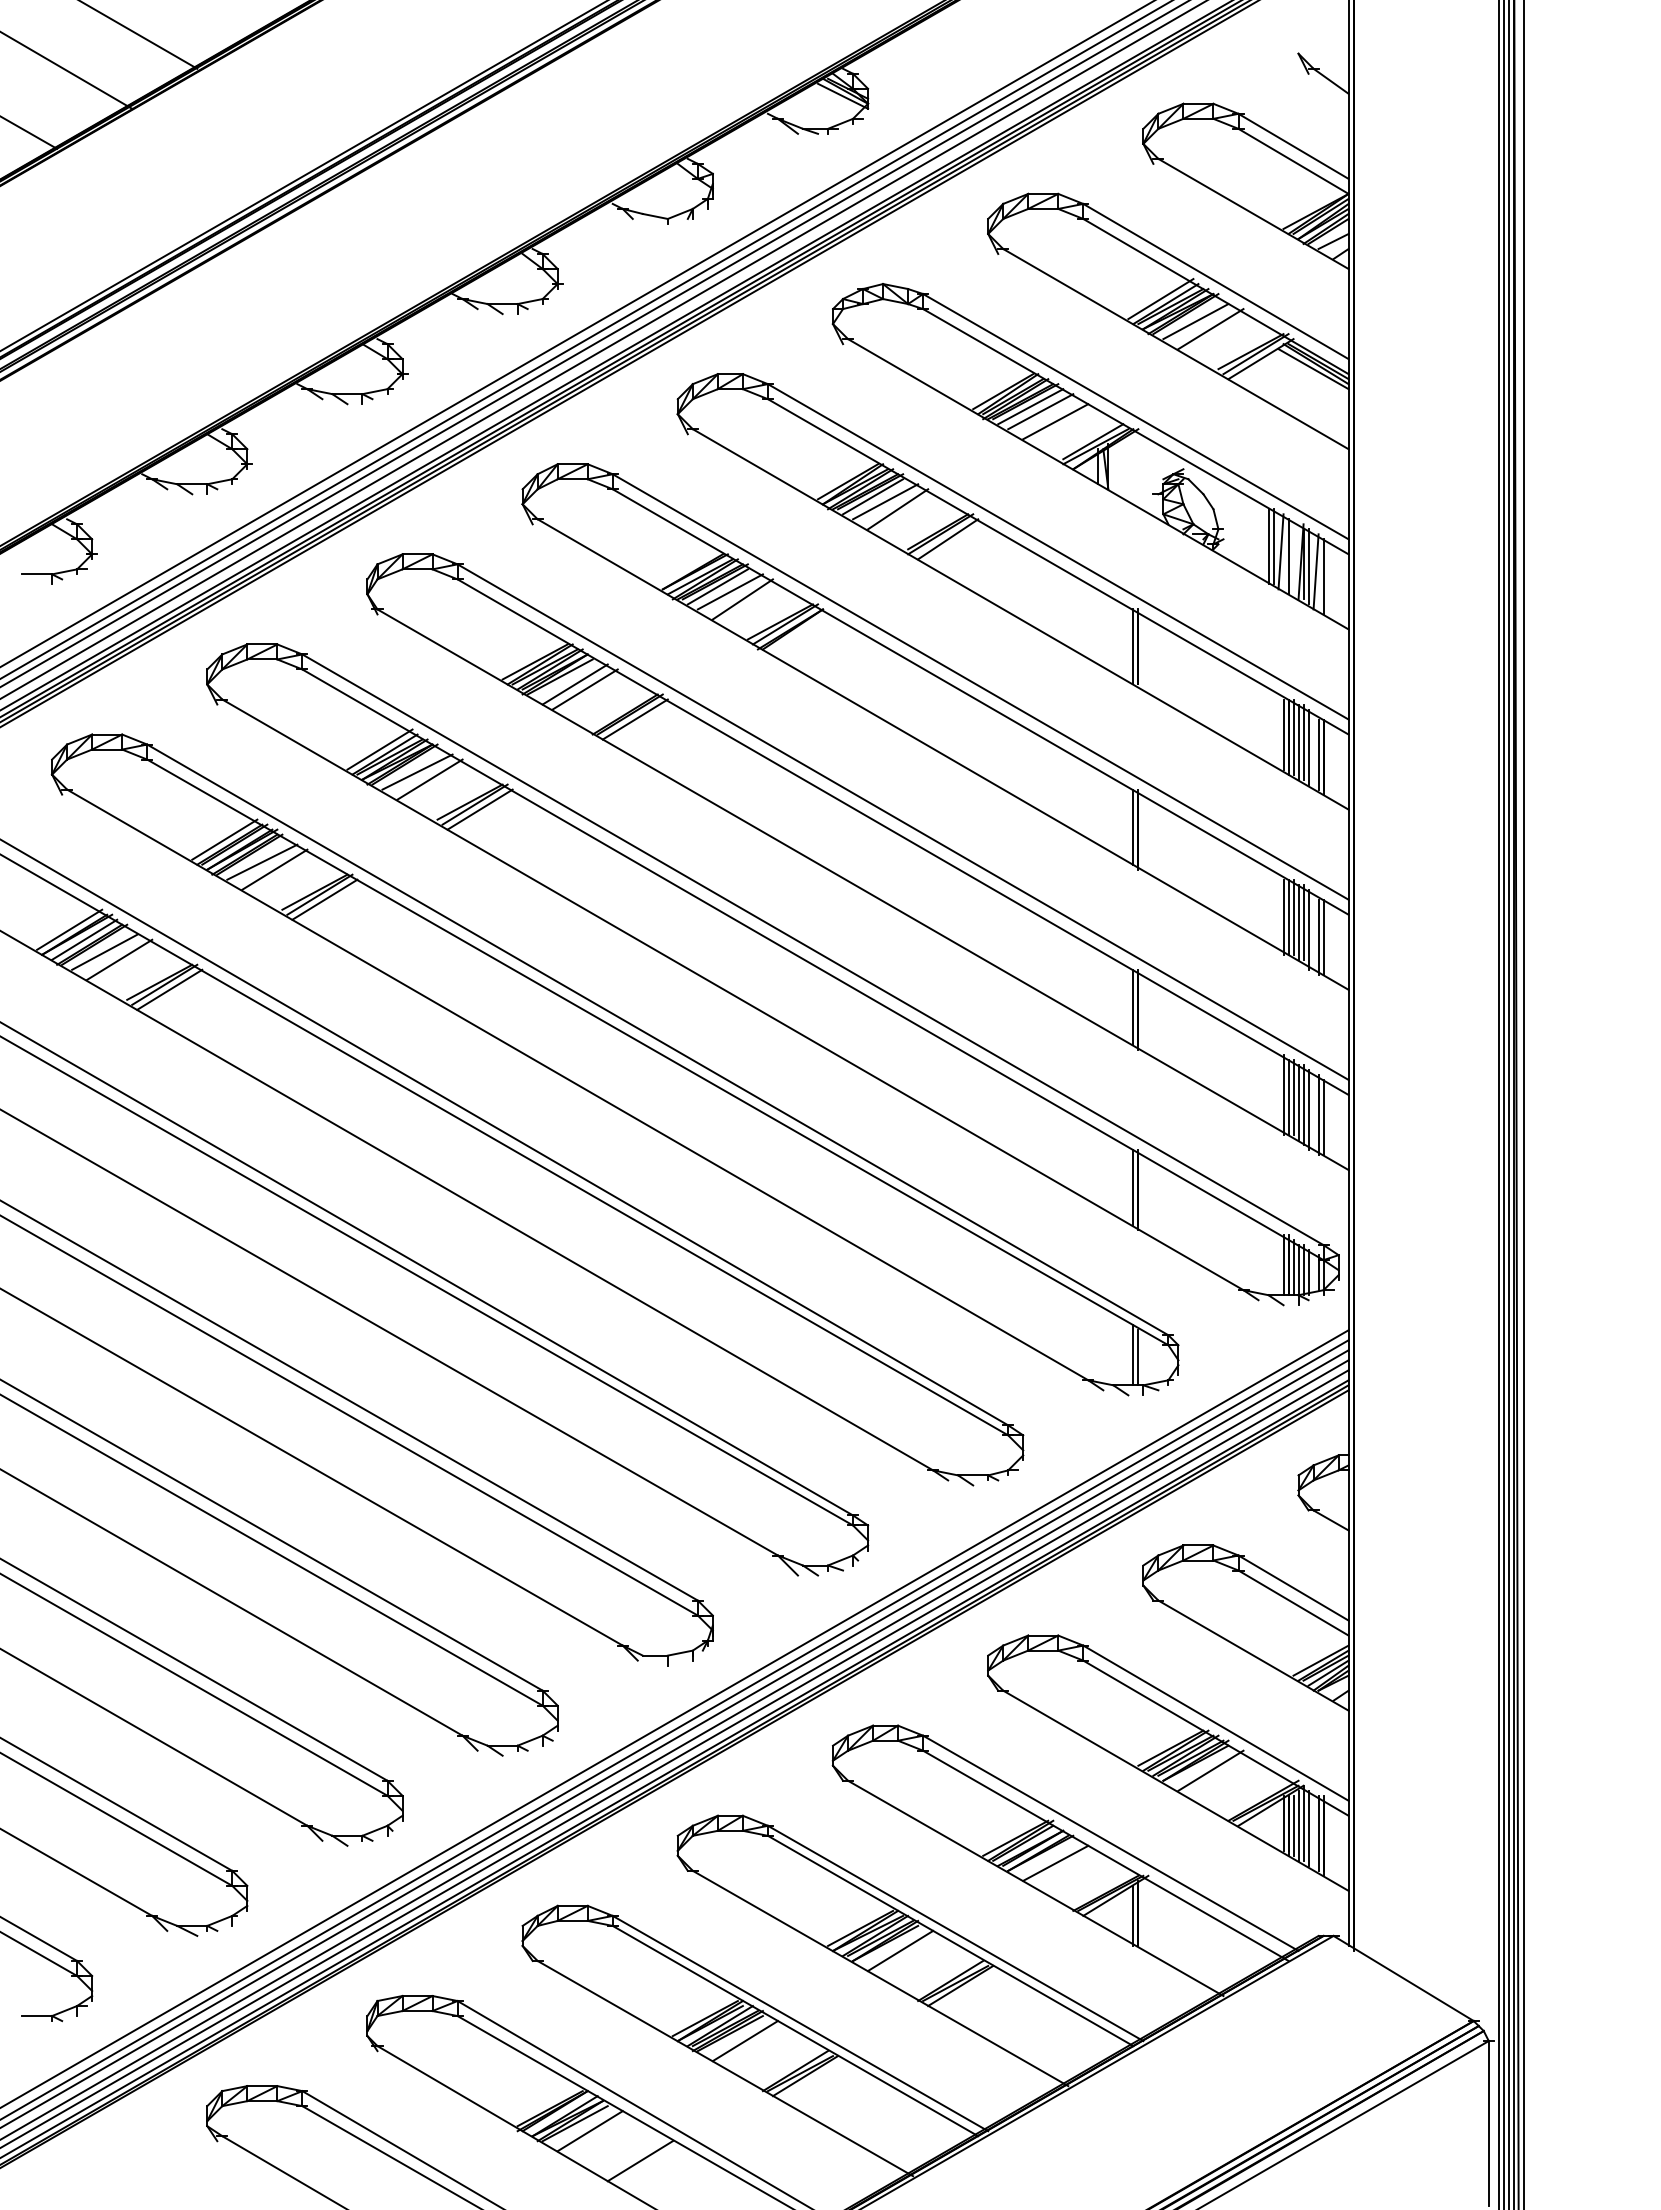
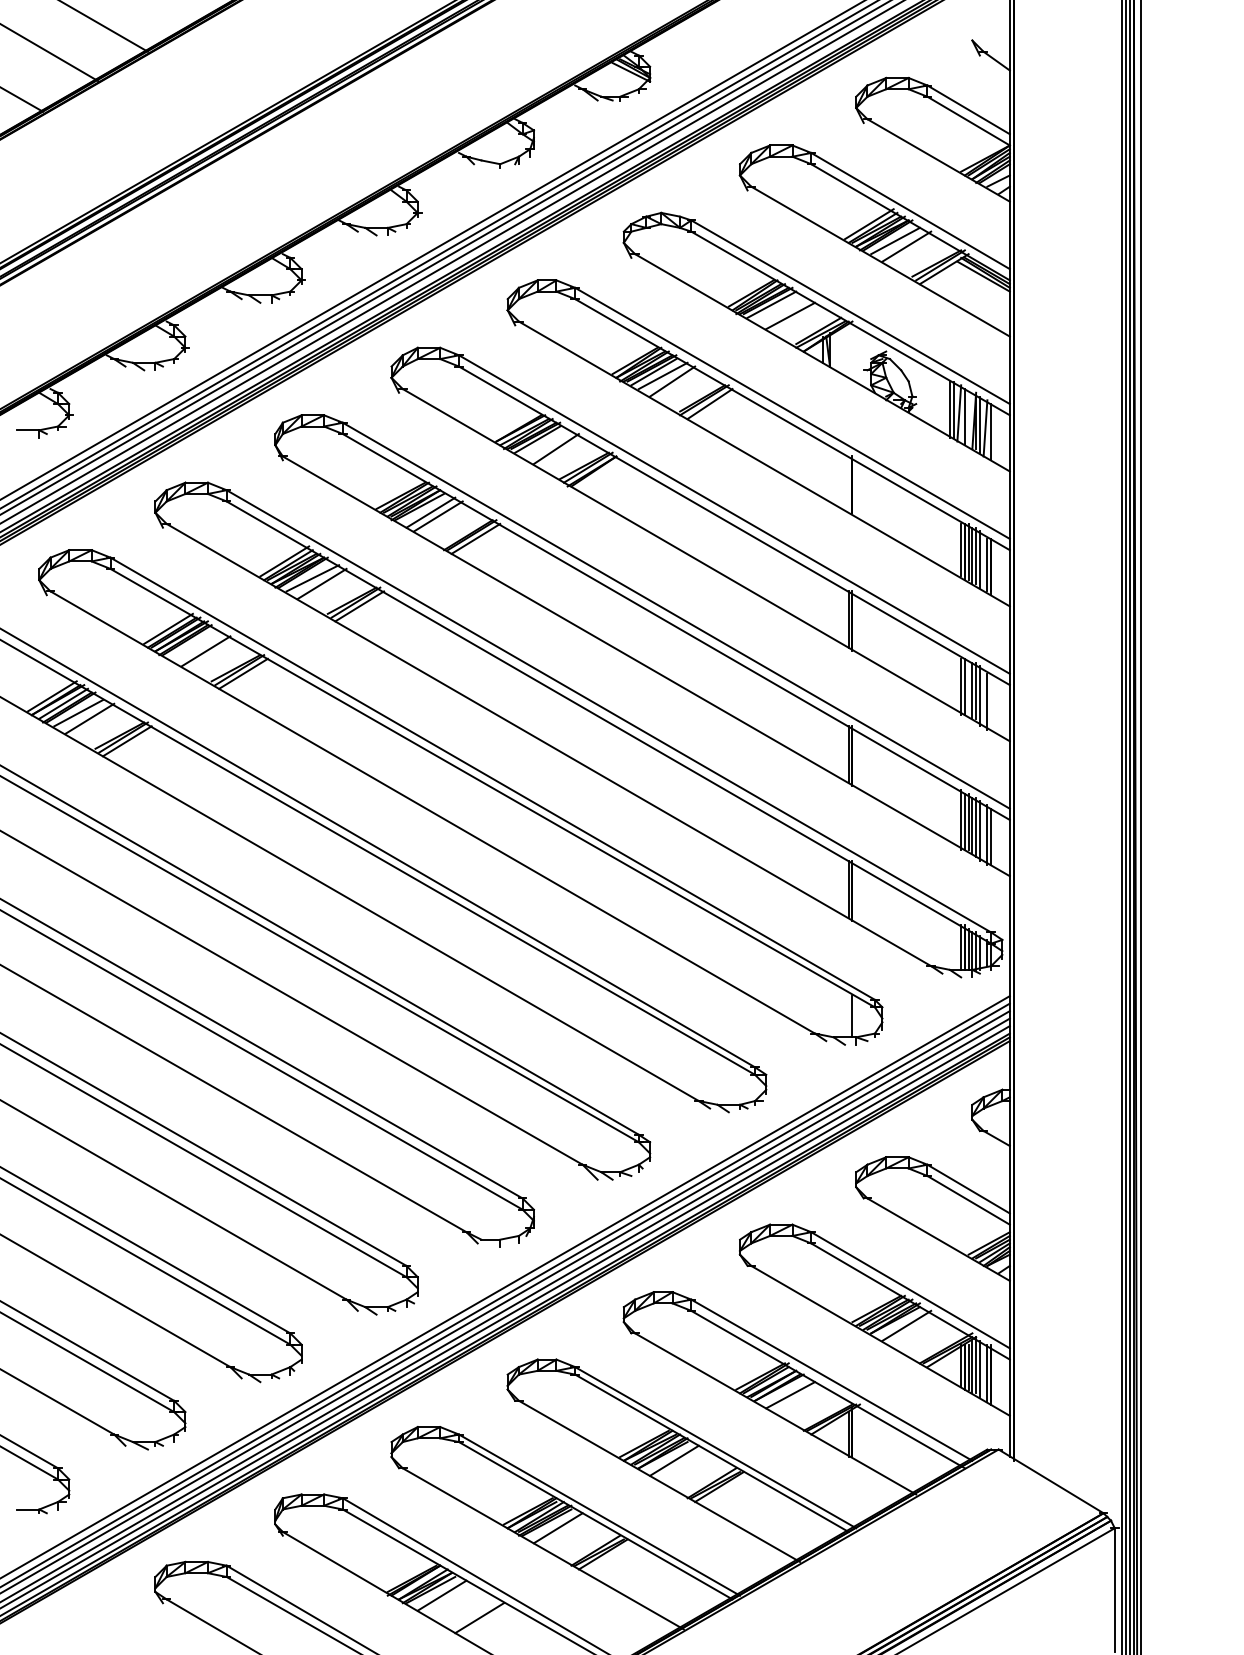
line: (1040, 411) -> (779, 308), removed
line: (729, 591) -> (546, 443), removed
line: (1133, 646) -> (848, 484), removed
line: (262, 861) -> (196, 645), removed
line: (1293, 916) -> (968, 686), removed
line: (1323, 936) -> (991, 701), removed
line: (1133, 1355) -> (848, 1015), removed

